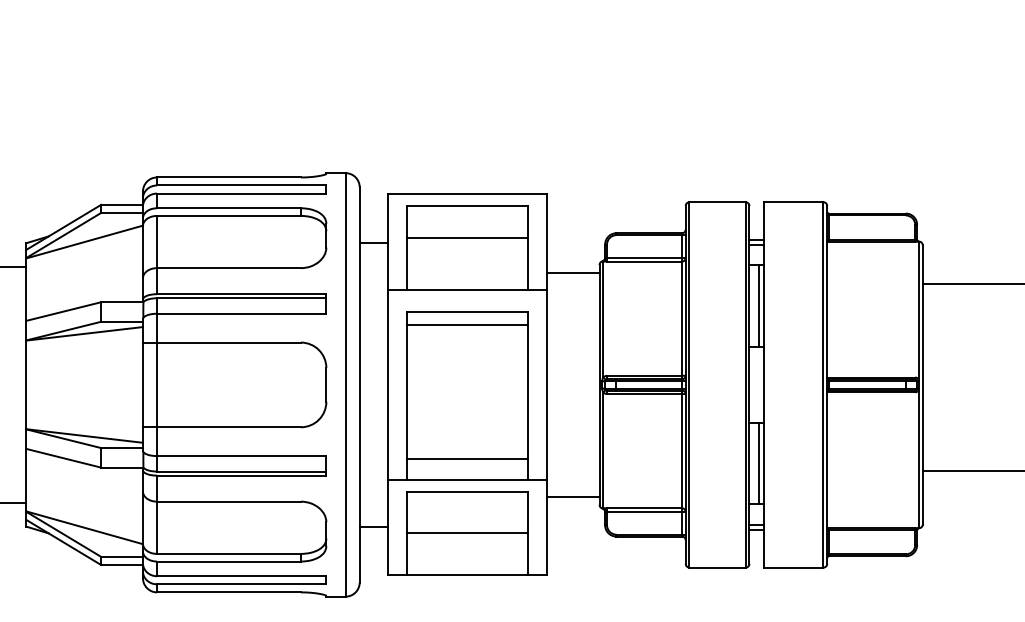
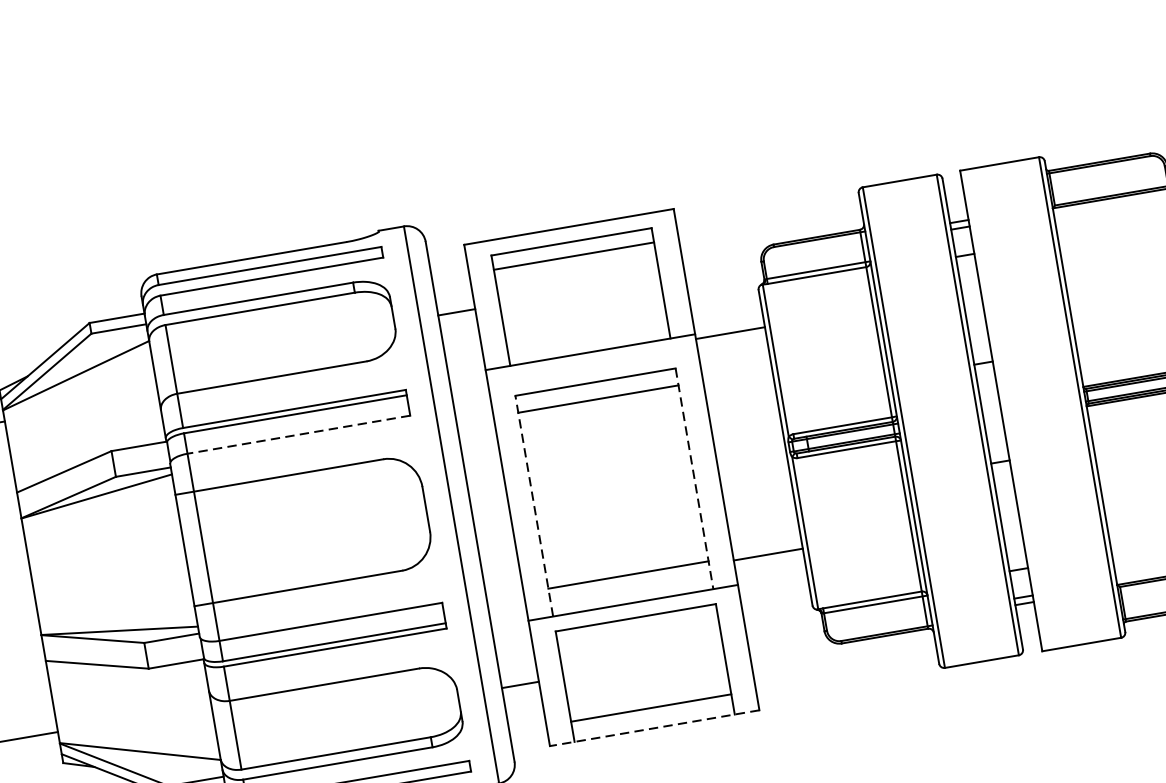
line: (467, 237) -> (574, 256), moved
line: (573, 273) -> (730, 333), moved
line: (758, 306) -> (977, 308), removed
line: (241, 313) -> (298, 434), solid -> dashed
line: (406, 396) -> (534, 506), solid -> dashed
line: (528, 396) -> (694, 479), solid -> dashed
line: (758, 463) -> (1012, 515), removed
line: (573, 496) -> (768, 554), moved
line: (467, 533) -> (651, 708), moved
line: (467, 575) -> (654, 728), solid -> dashed

